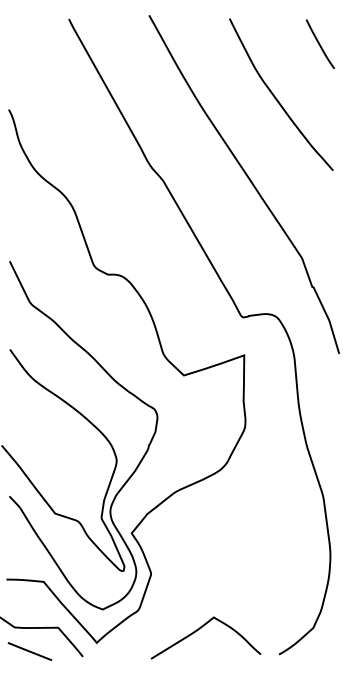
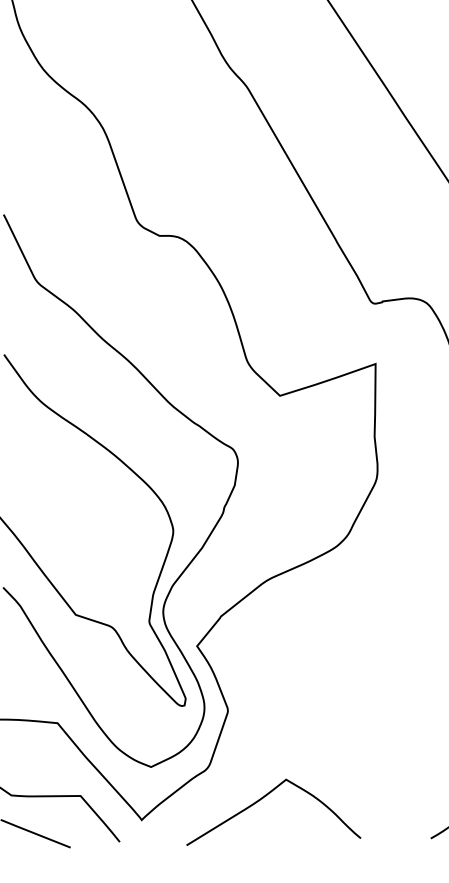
curve: (201, 628) -> (266, 797), moved

